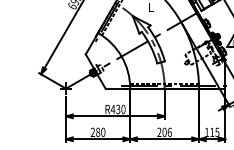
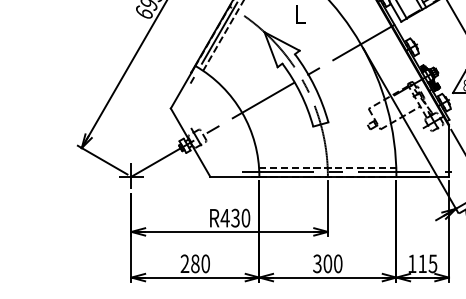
text: (164, 132) -> (327, 264), 206 -> 300

